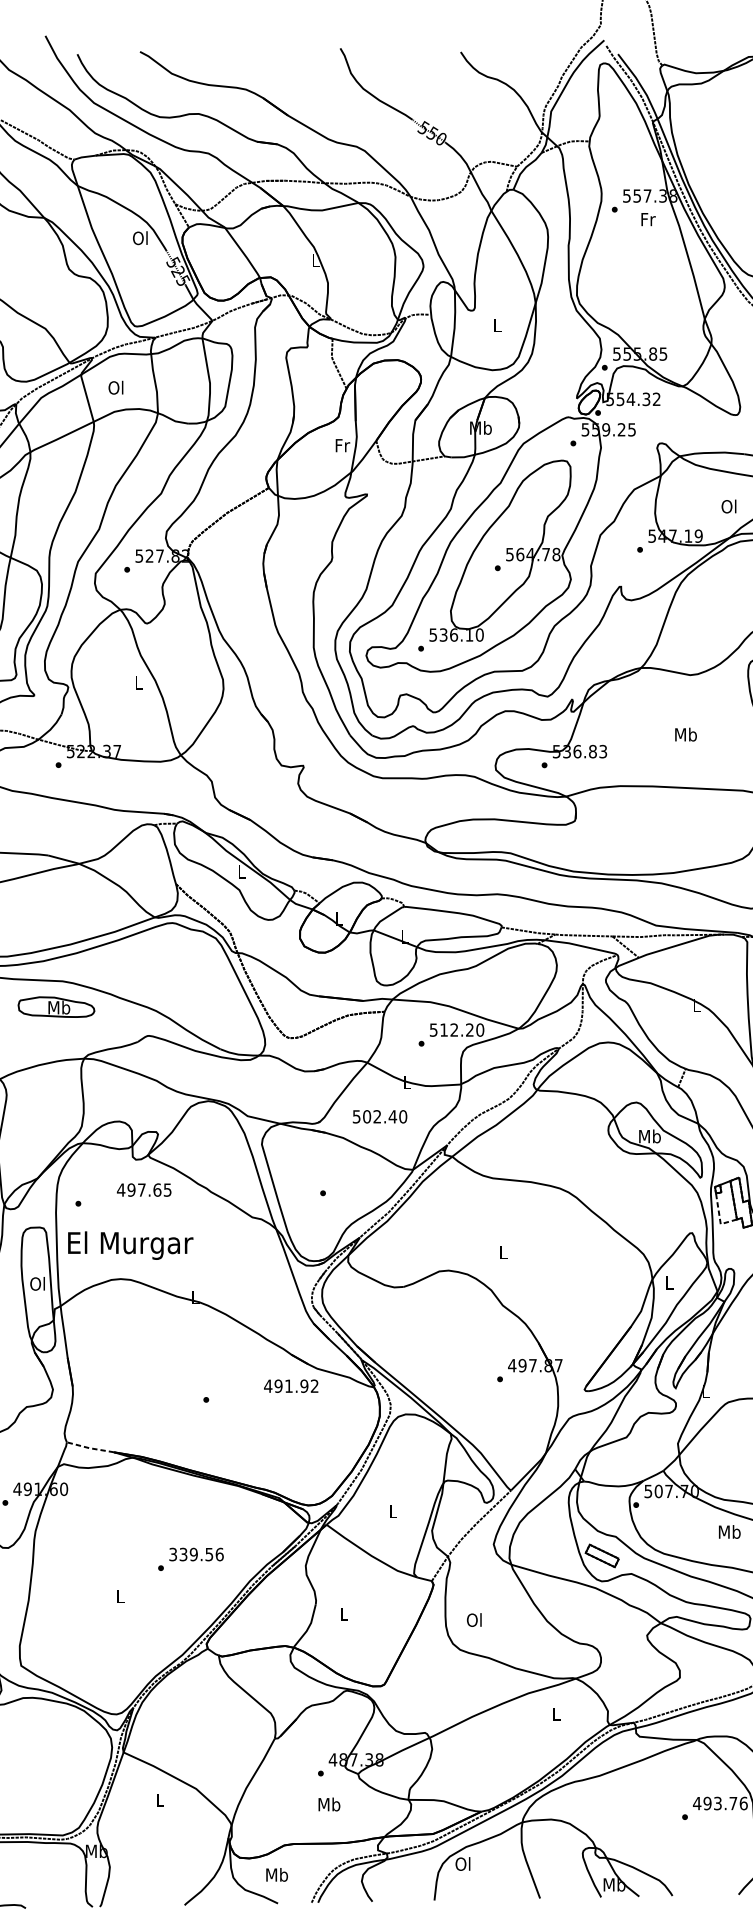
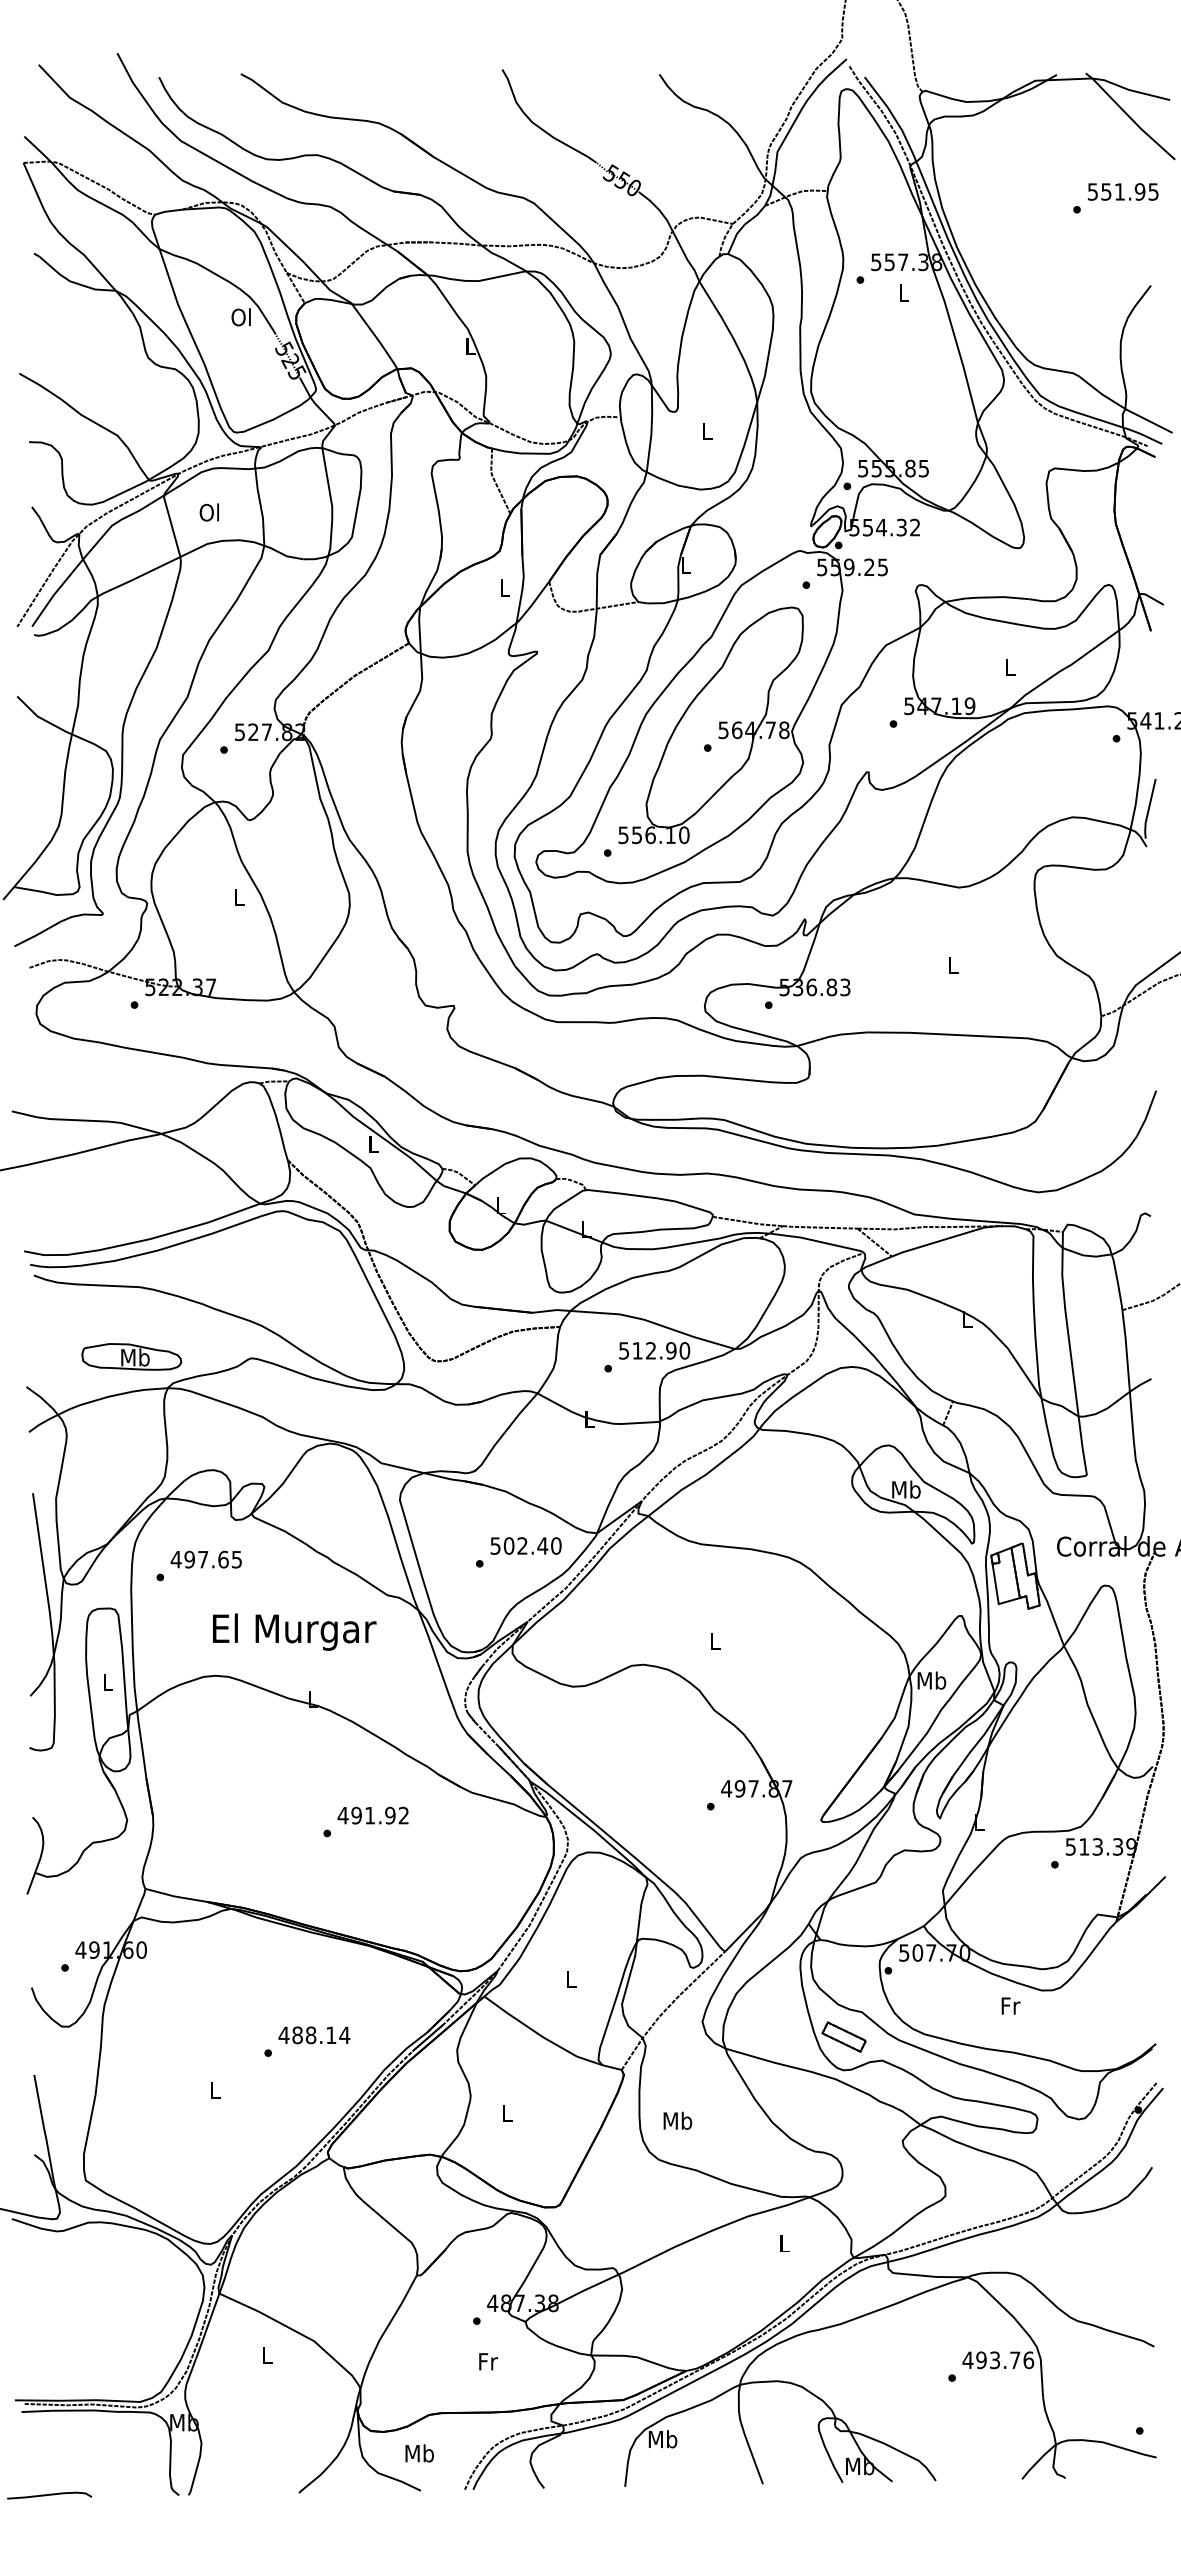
text: (648, 219) -> (904, 292), Fr -> L
text: (480, 428) -> (685, 565), Mb -> L
text: (342, 445) -> (505, 587), Fr -> L
text: (728, 506) -> (1009, 667), Ol -> L
text: (443, 634) -> (637, 834), 536.10 -> 556.10
text: (686, 734) -> (953, 965), Mb -> L
part: (56, 1006) -> (131, 1356), moved
text: (470, 1029) -> (671, 1350), 512.20 -> 512.90
text: (379, 1116) -> (525, 1545), moved
text: (143, 1189) -> (205, 1559), moved
line: (719, 1217) -> (997, 1595), dashed -> solid
text: (130, 1245) -> (294, 1631), moved
text: (669, 1282) -> (931, 1680), L -> Mb
text: (37, 1284) -> (106, 1682), Ol -> L
text: (290, 1386) -> (372, 1815), moved
line: (89, 1448) -> (174, 1896), dashed -> solid
text: (729, 1531) -> (1010, 2005), Mb -> Fr
text: (196, 1554) -> (314, 2035), 339.56 -> 488.14
text: (474, 1619) -> (677, 2120), Ol -> Mb
text: (329, 1804) -> (487, 2361), Mb -> Fr
text: (463, 1864) -> (662, 2439), Ol -> Mb

